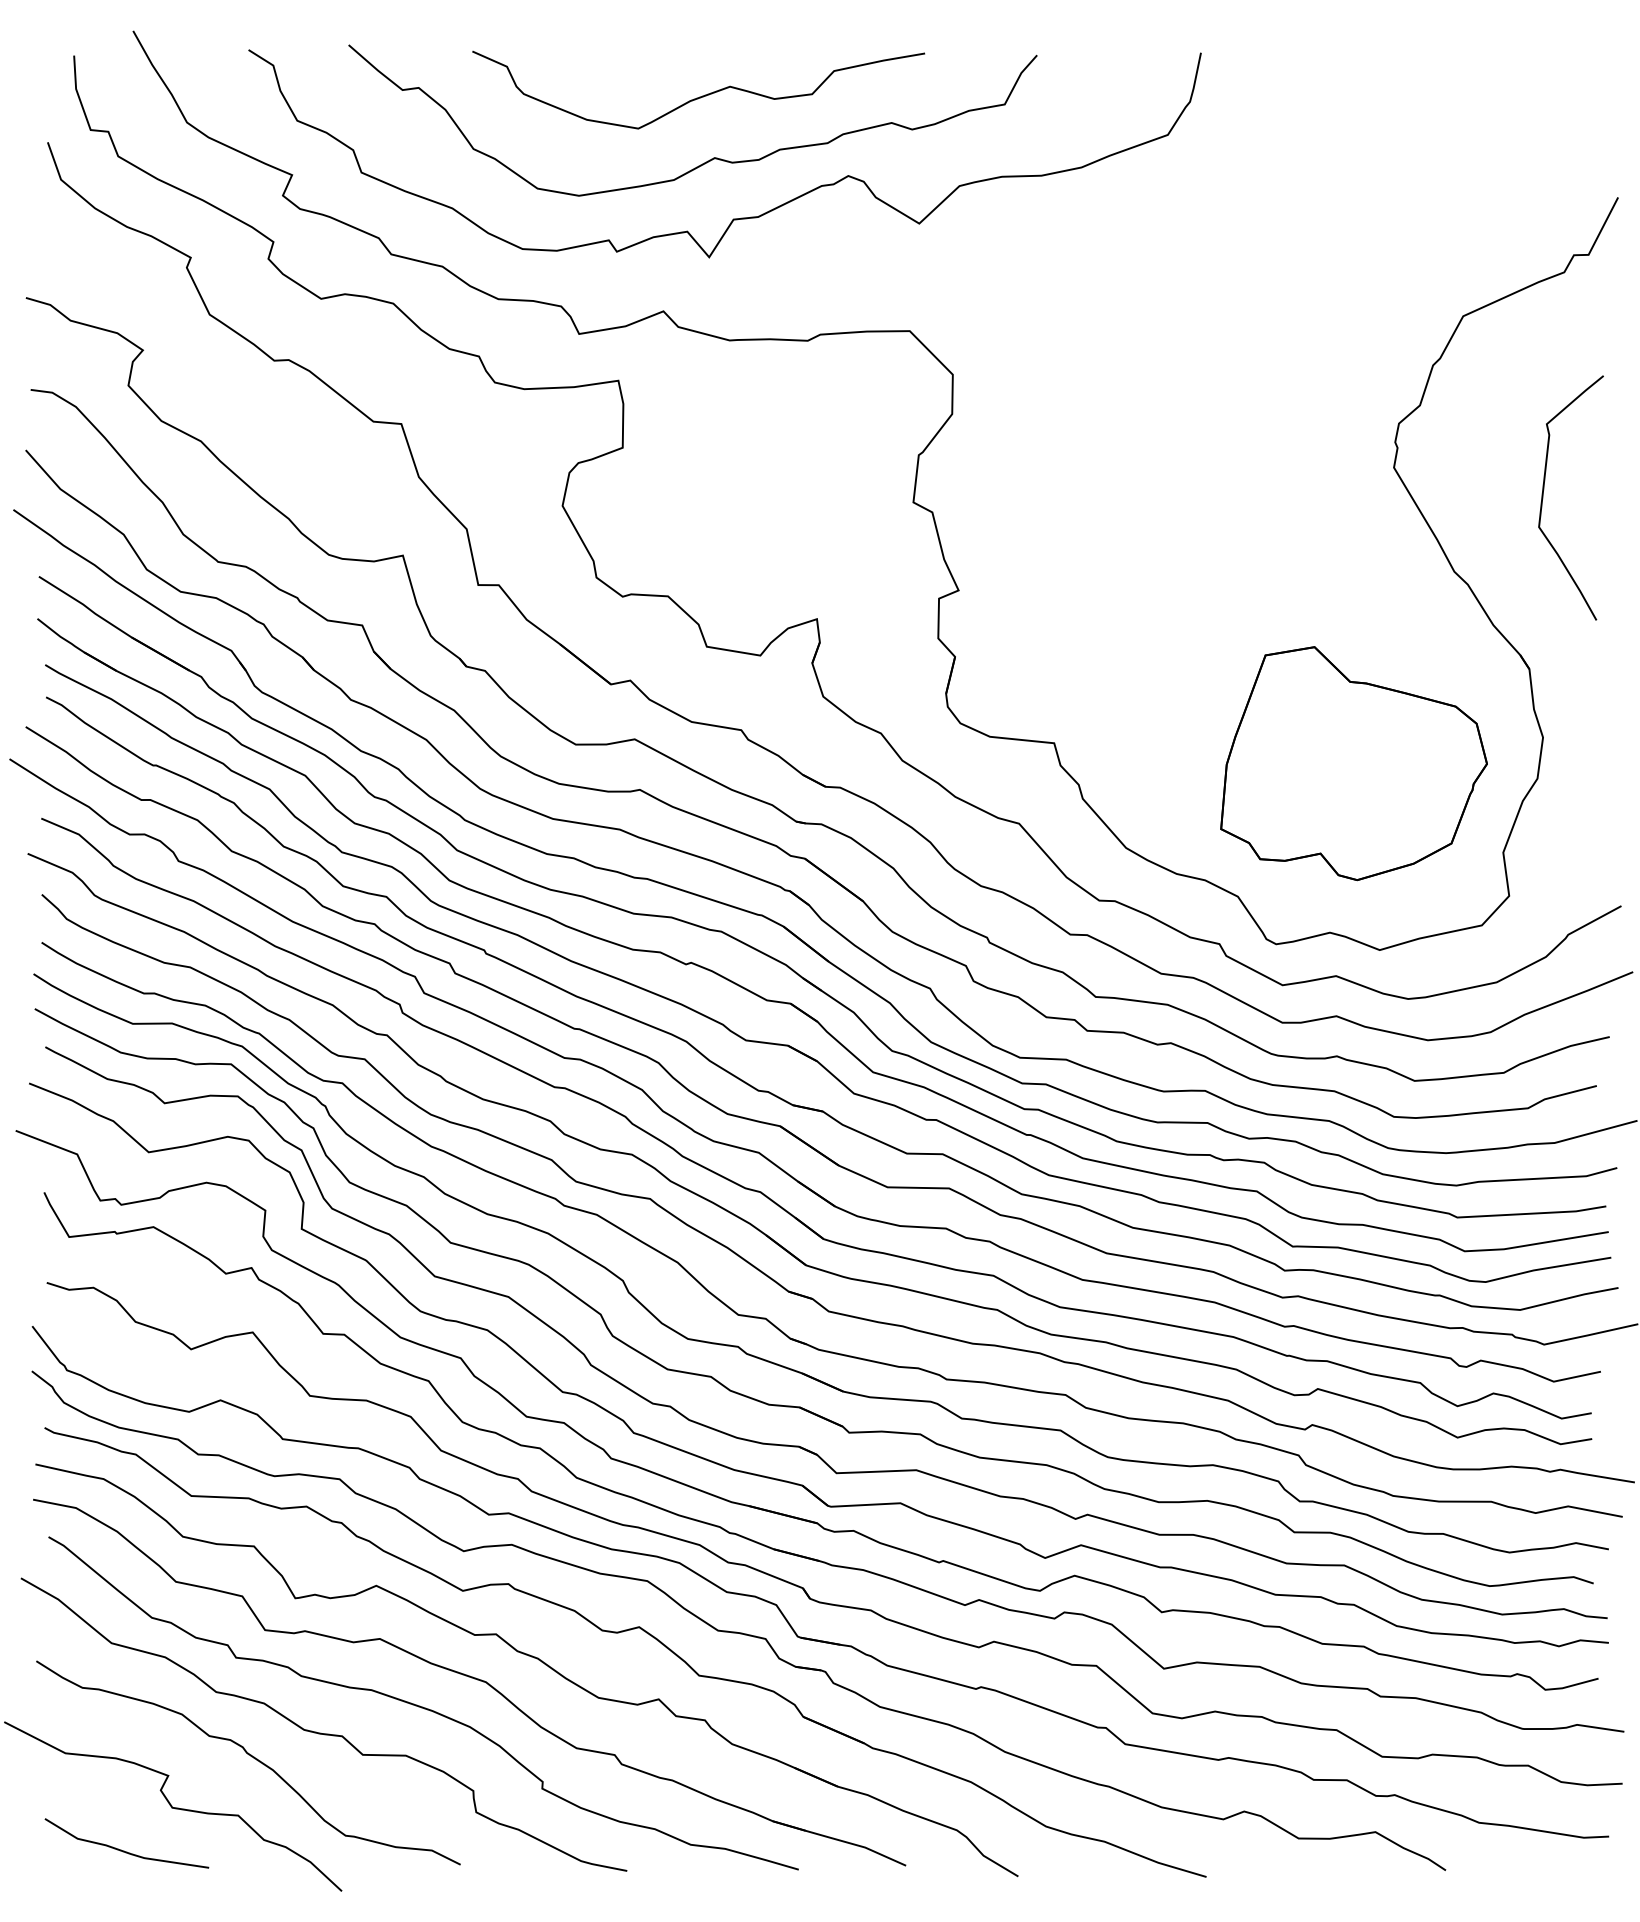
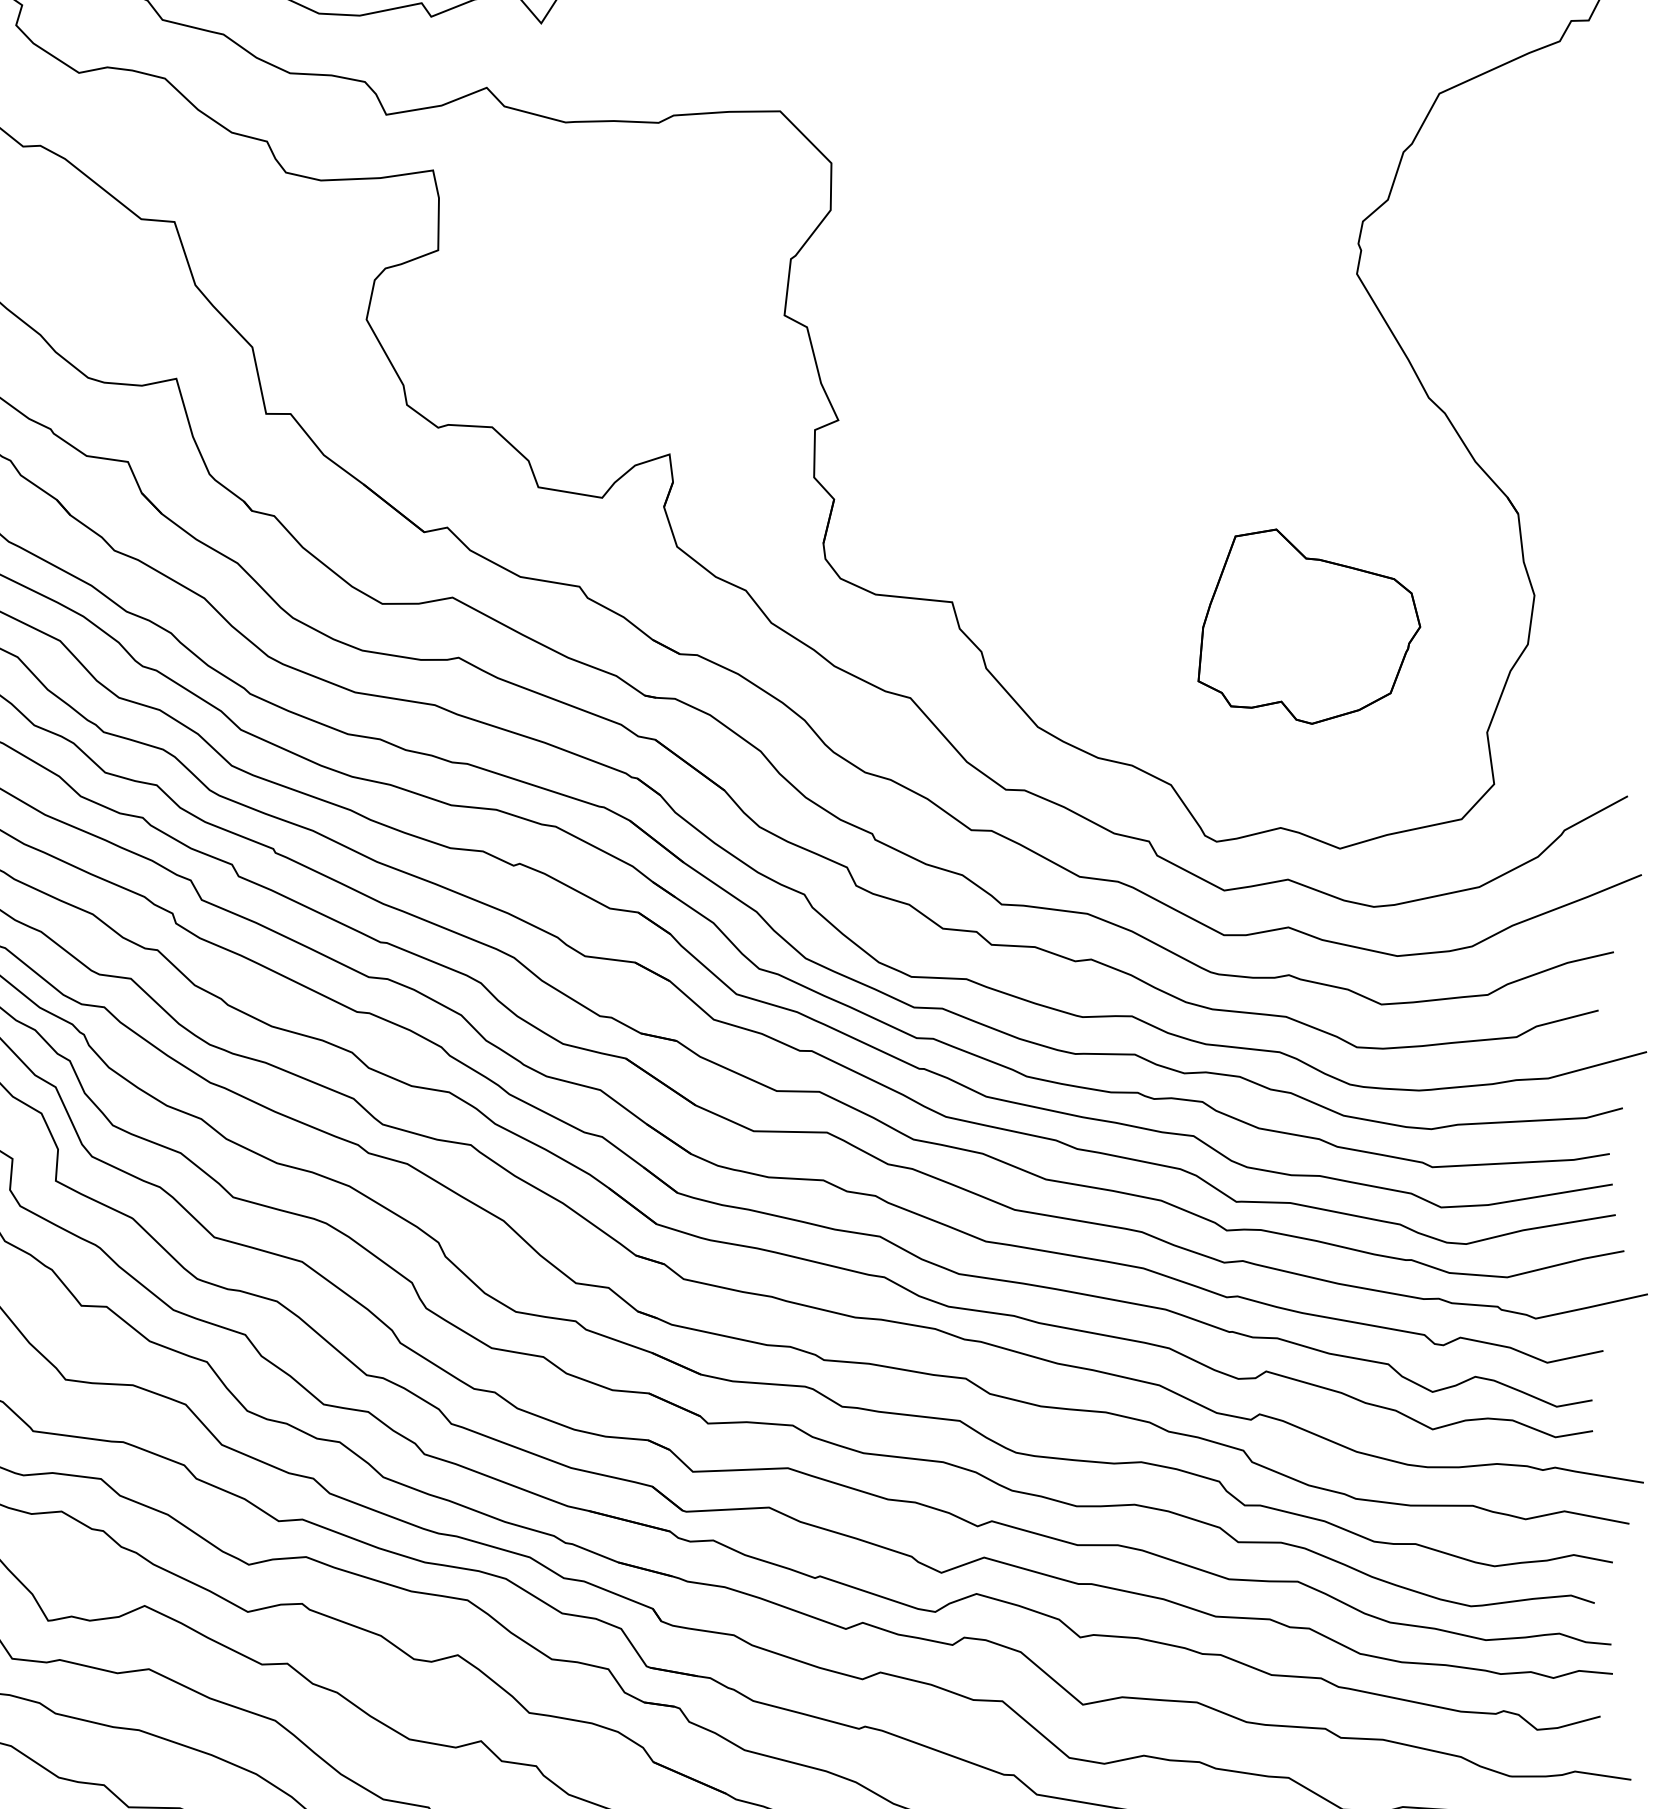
curve: (1543, 497) -> (1535, 309), removed
part: (1353, 763) -> (1308, 626), size x0.7

